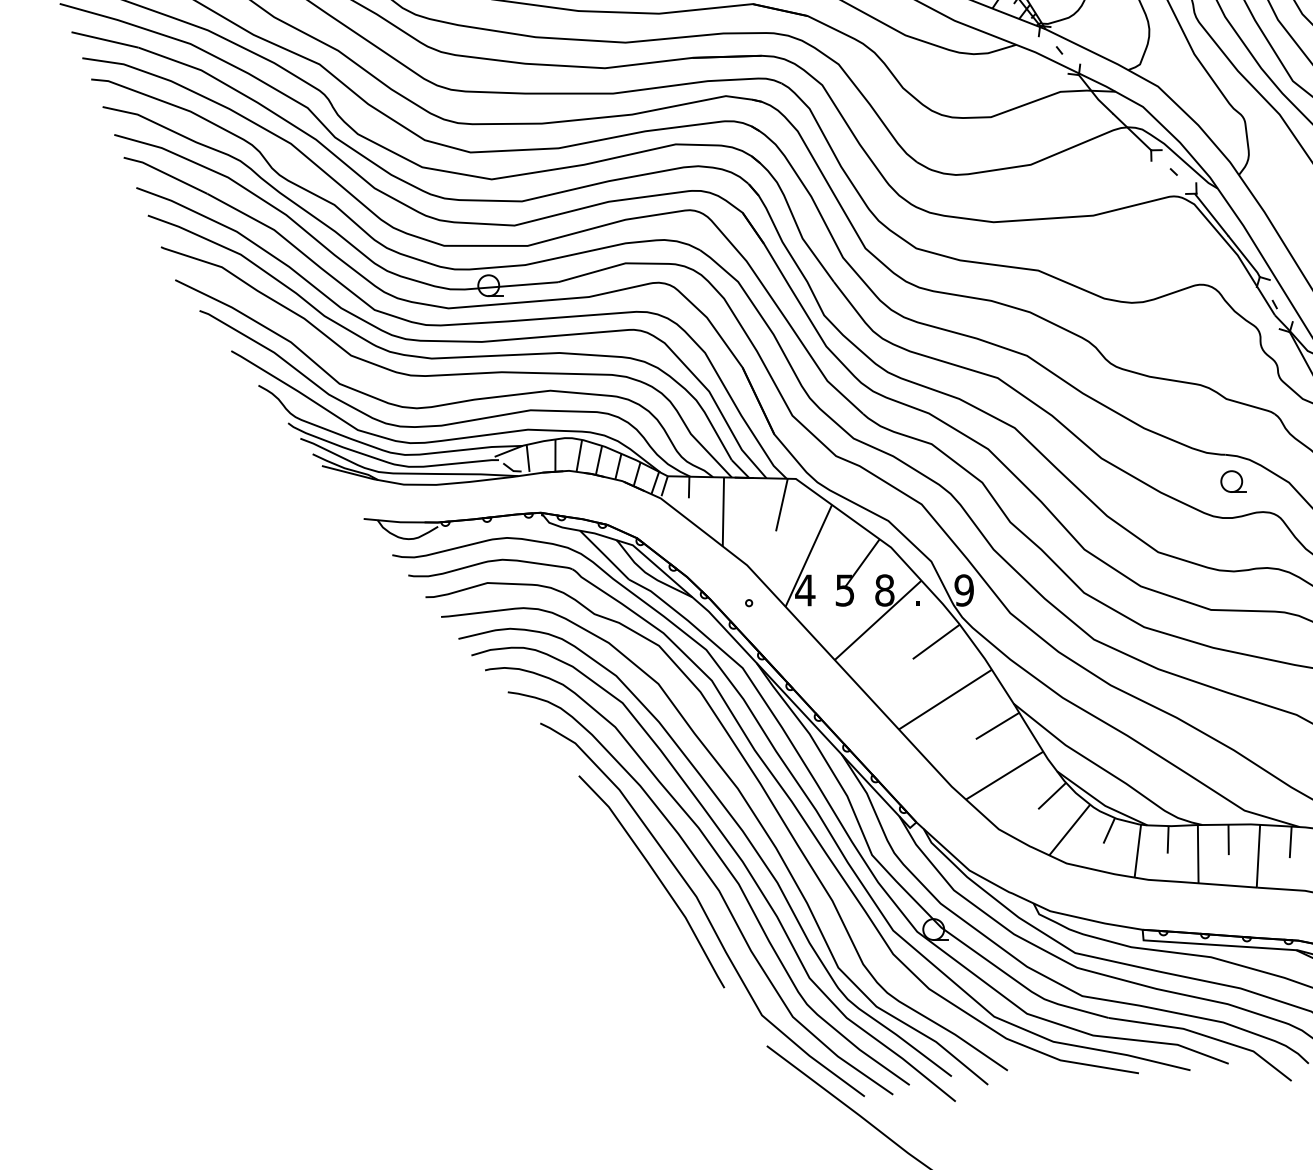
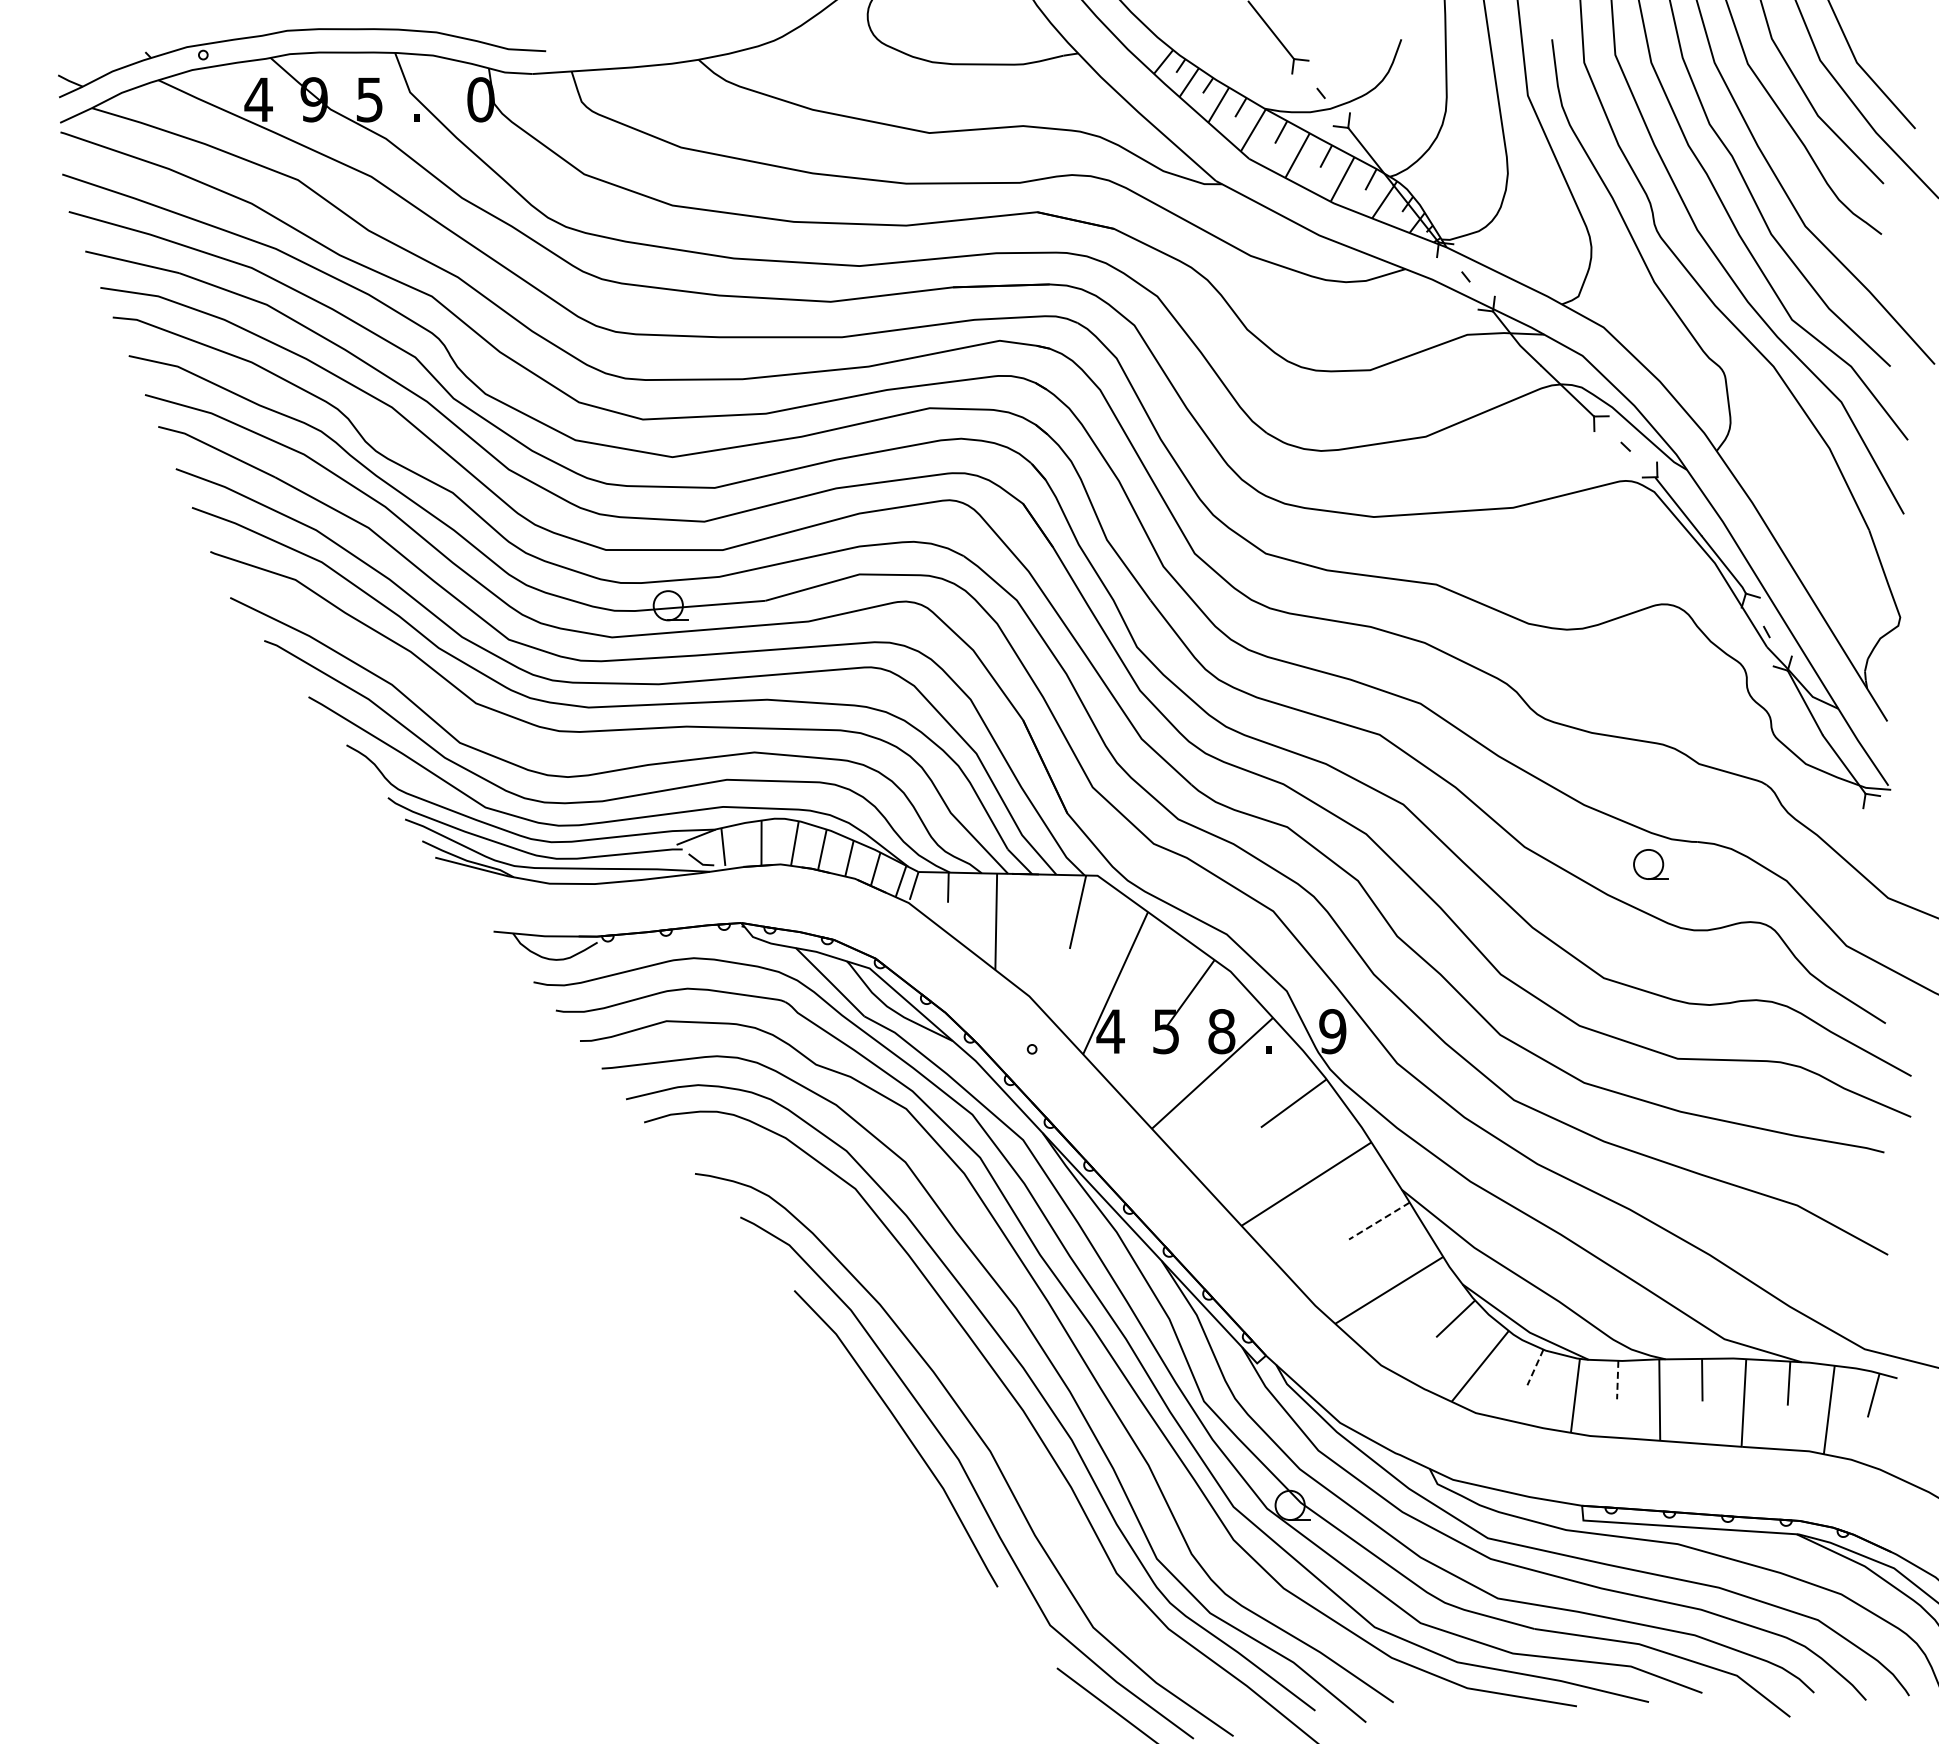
part: (1233, 481) -> (1650, 864), moved
line: (997, 726) -> (1379, 1221), solid -> dashed
line: (1109, 830) -> (1535, 1367), solid -> dashed
line: (1167, 840) -> (1617, 1380), solid -> dashed
curve: (720, 859) -> (991, 1407), removed

